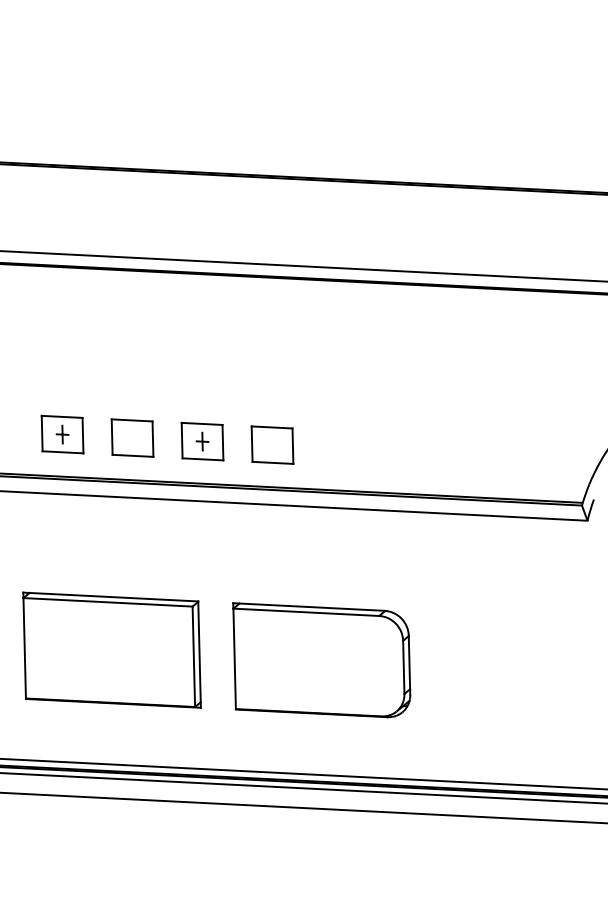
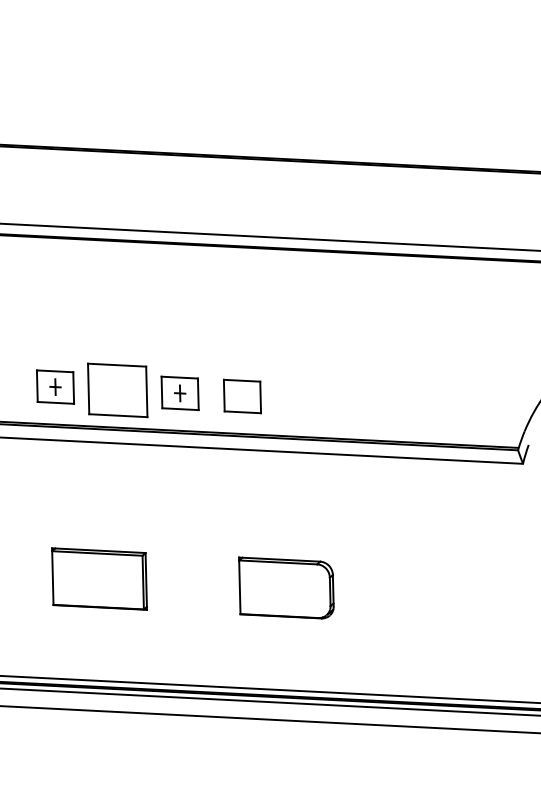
part: (132, 437) -> (117, 389), size x1.6
part: (111, 649) -> (99, 578), size x0.6
part: (321, 659) -> (286, 587), size x0.6

